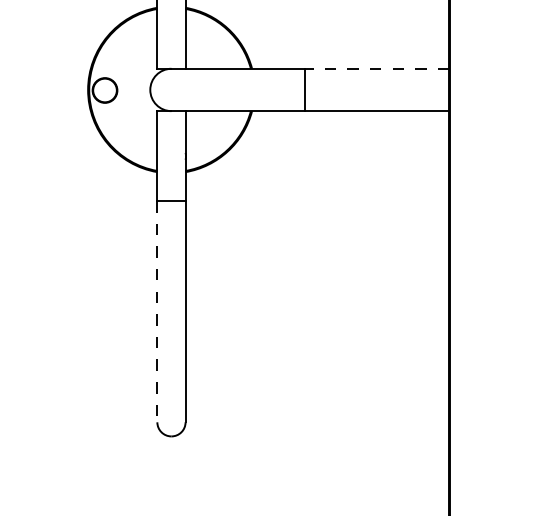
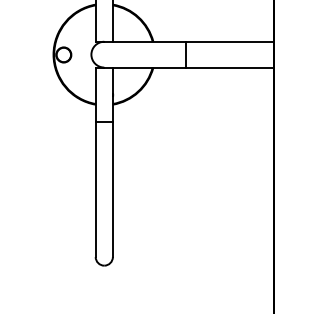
line: (377, 68) -> (229, 41), dashed -> solid
line: (157, 313) -> (95, 190), dashed -> solid

